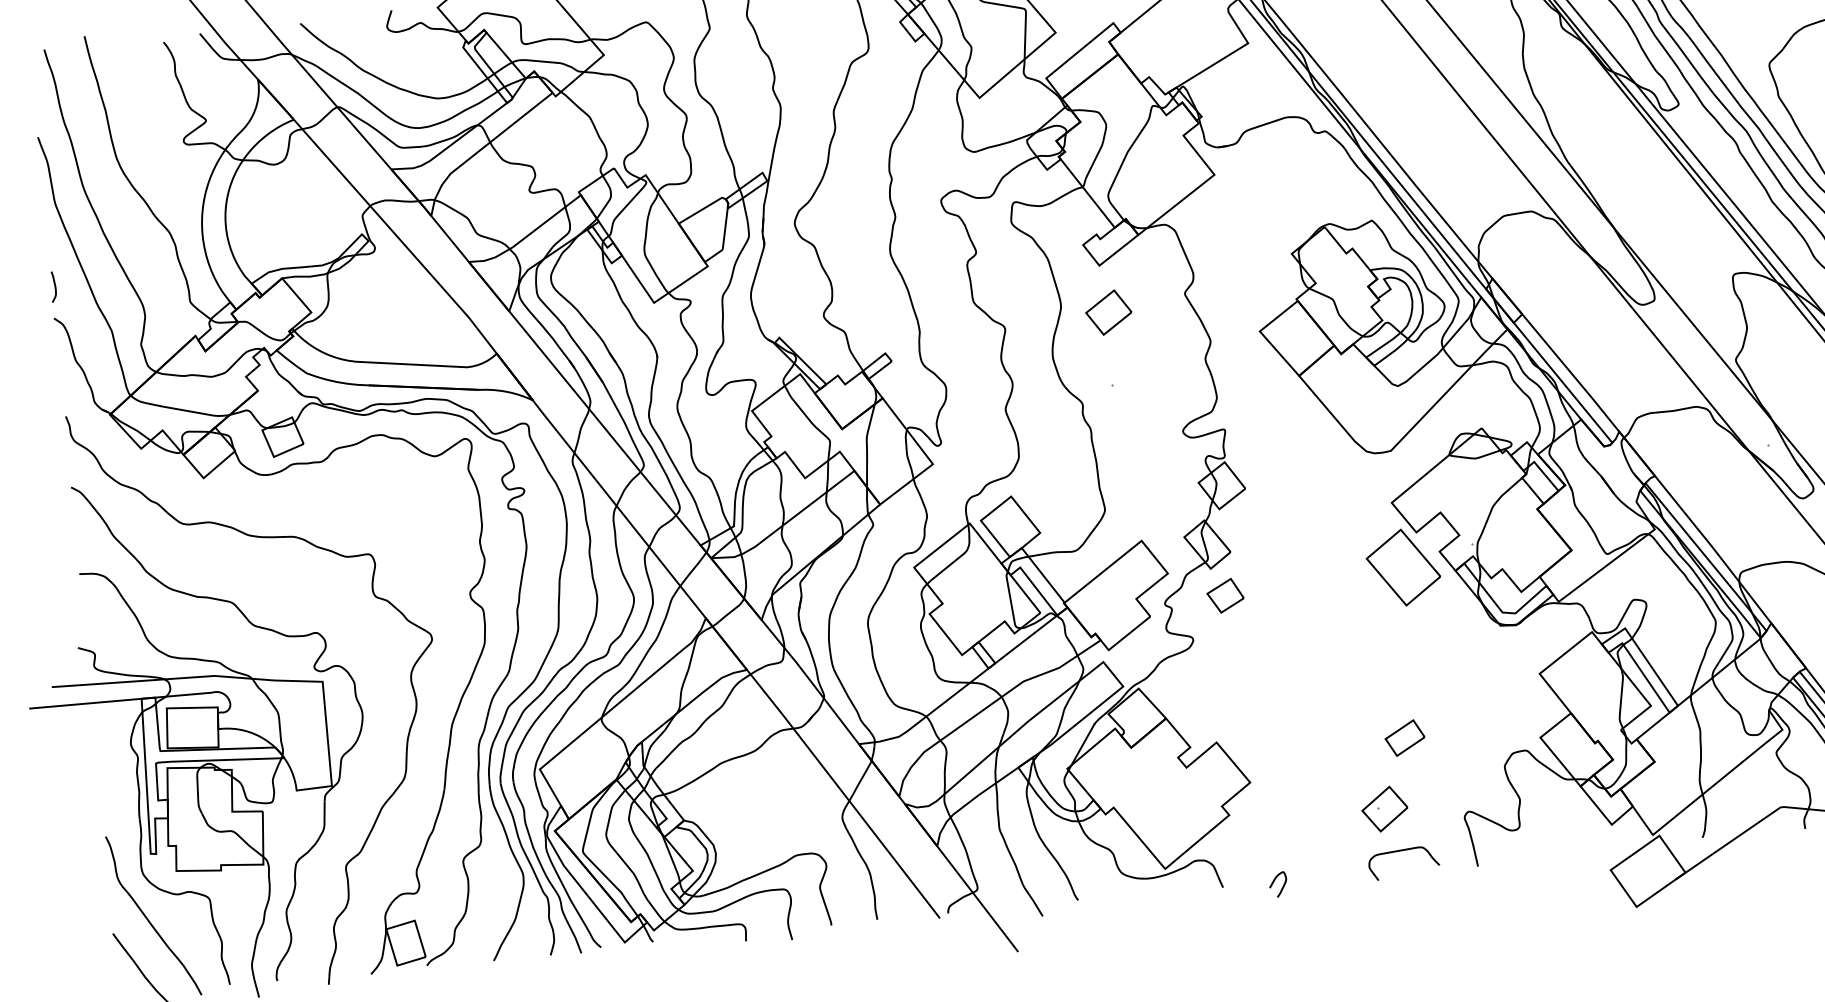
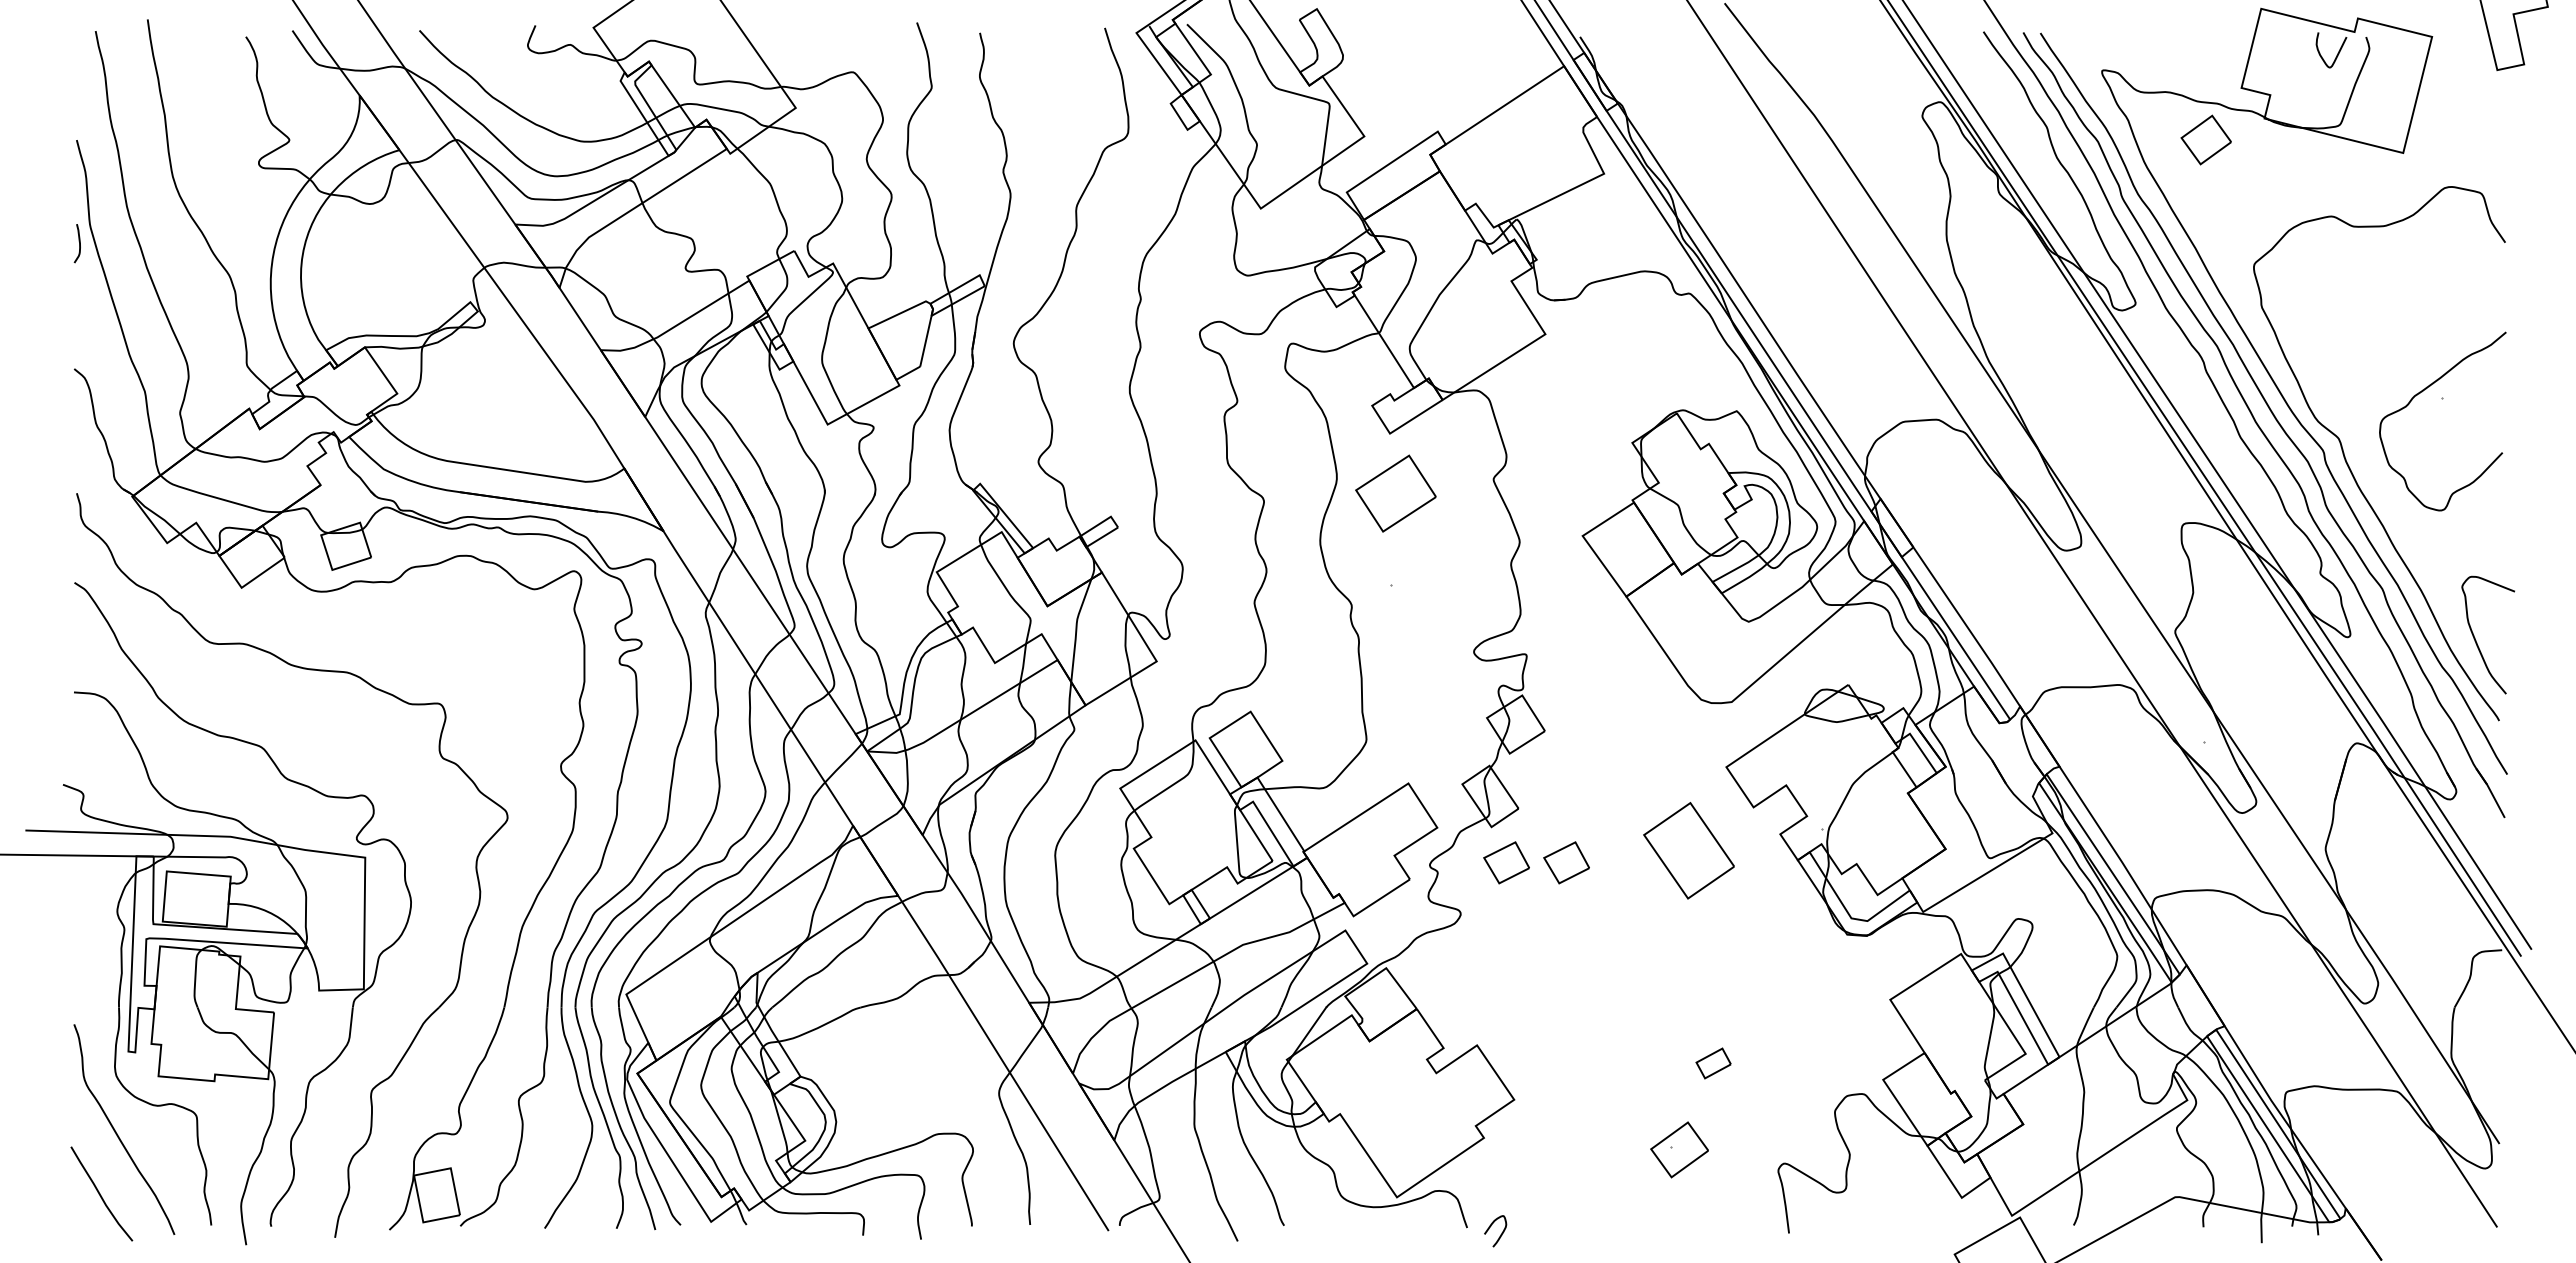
curve: (54, 285) -> (78, 241), moved
part: (1108, 312) -> (1395, 493), size x1.4
part: (1403, 567) -> (1688, 850), moved
part: (1272, 590) -> (1566, 862), added
part: (1404, 738) -> (1713, 1063), size x0.7
curve: (1402, 850) -> (1696, 1204), removed
curve: (1282, 886) -> (1500, 1234), moved

